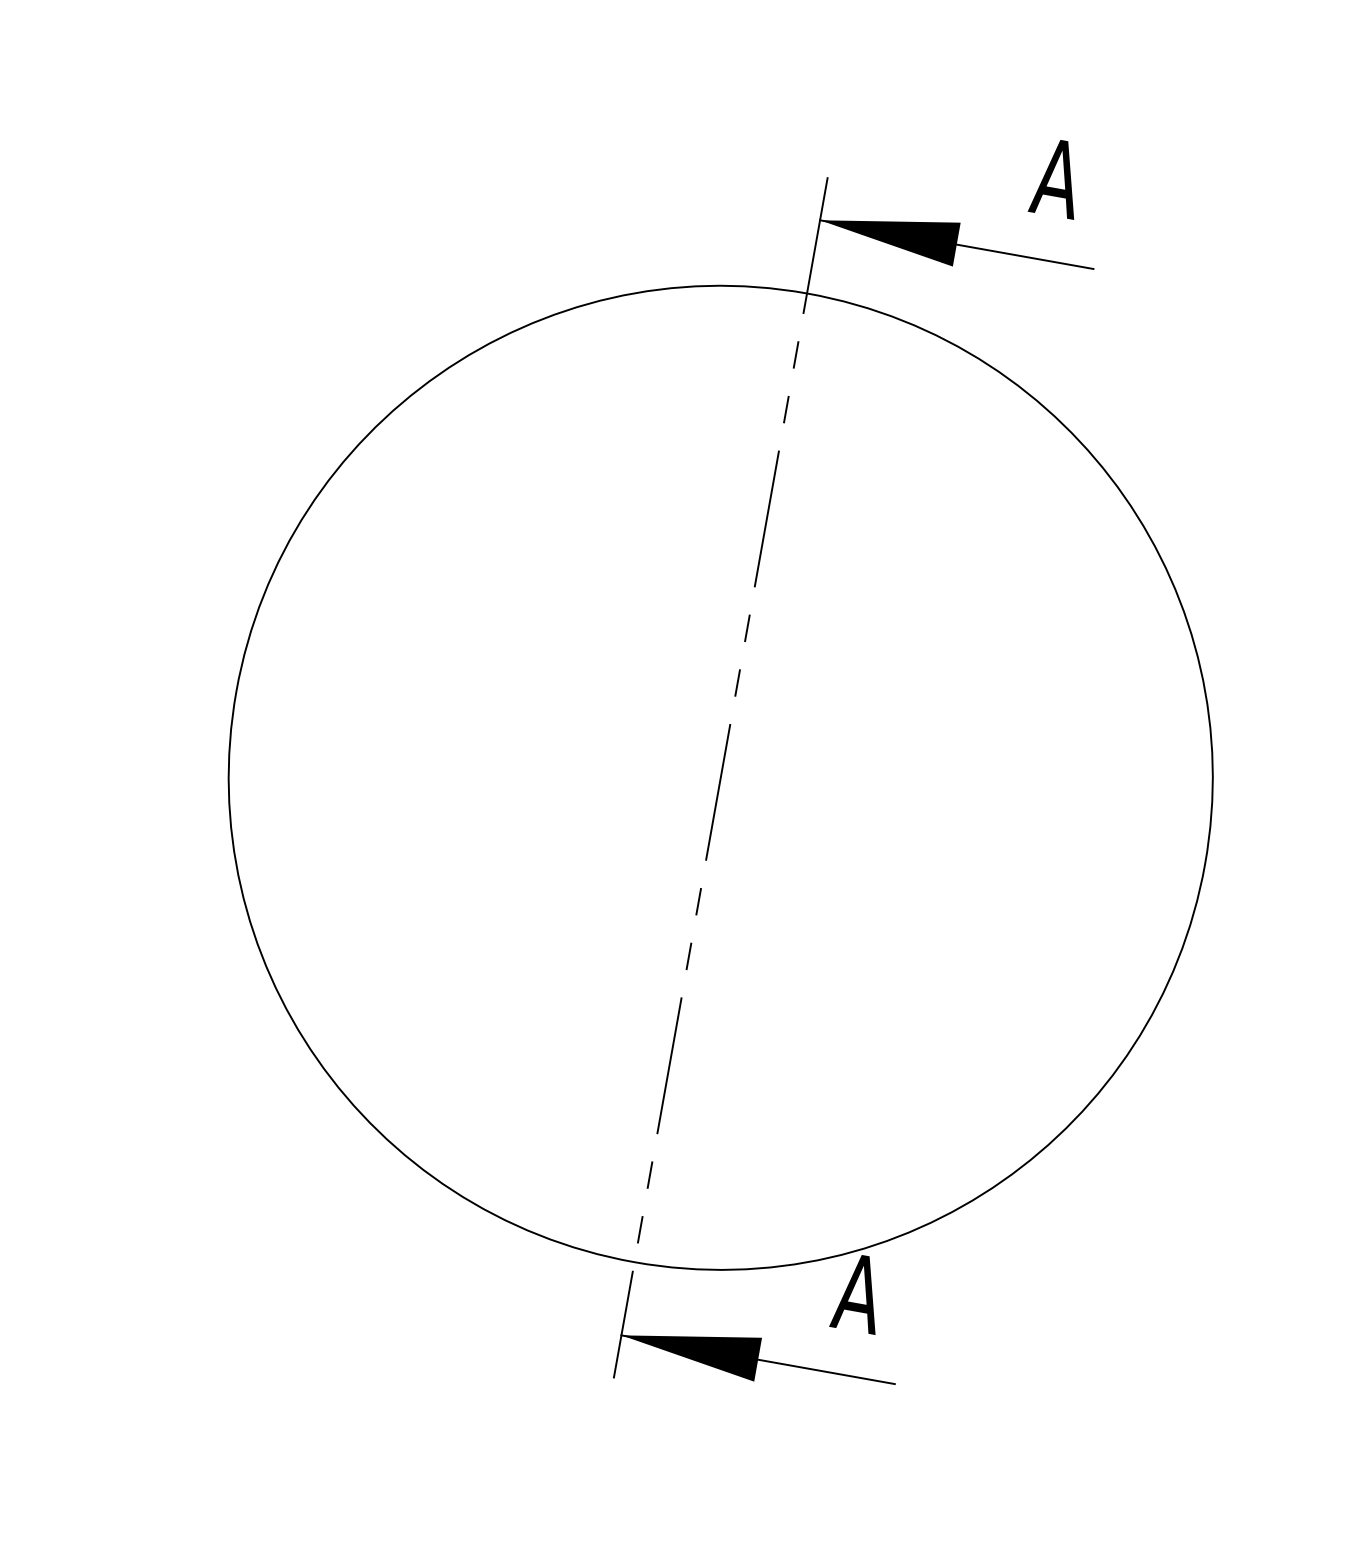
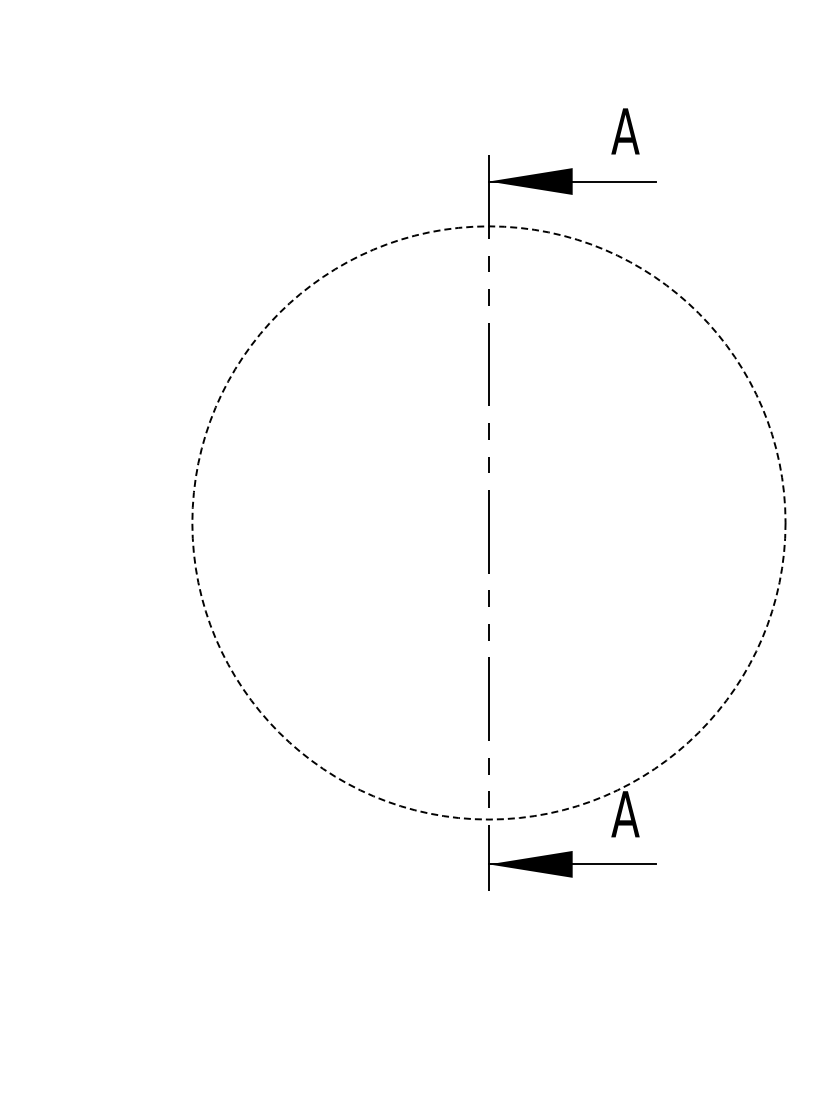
circle: (720, 776) -> (488, 522), solid -> dashed

